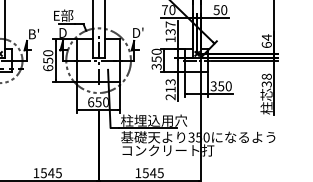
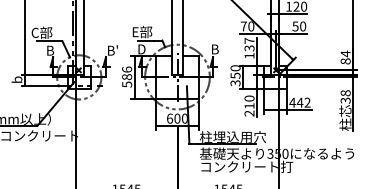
text: (138, 33) -> (217, 49), D' -> B
text: (266, 45) -> (345, 61), 64 -> 84
text: (48, 60) -> (127, 76), 650 -> 586
text: (170, 82) -> (249, 98), 213 -> 210
text: (220, 86) -> (299, 102), 350 -> 442
text: (98, 102) -> (177, 118), 650 -> 600

